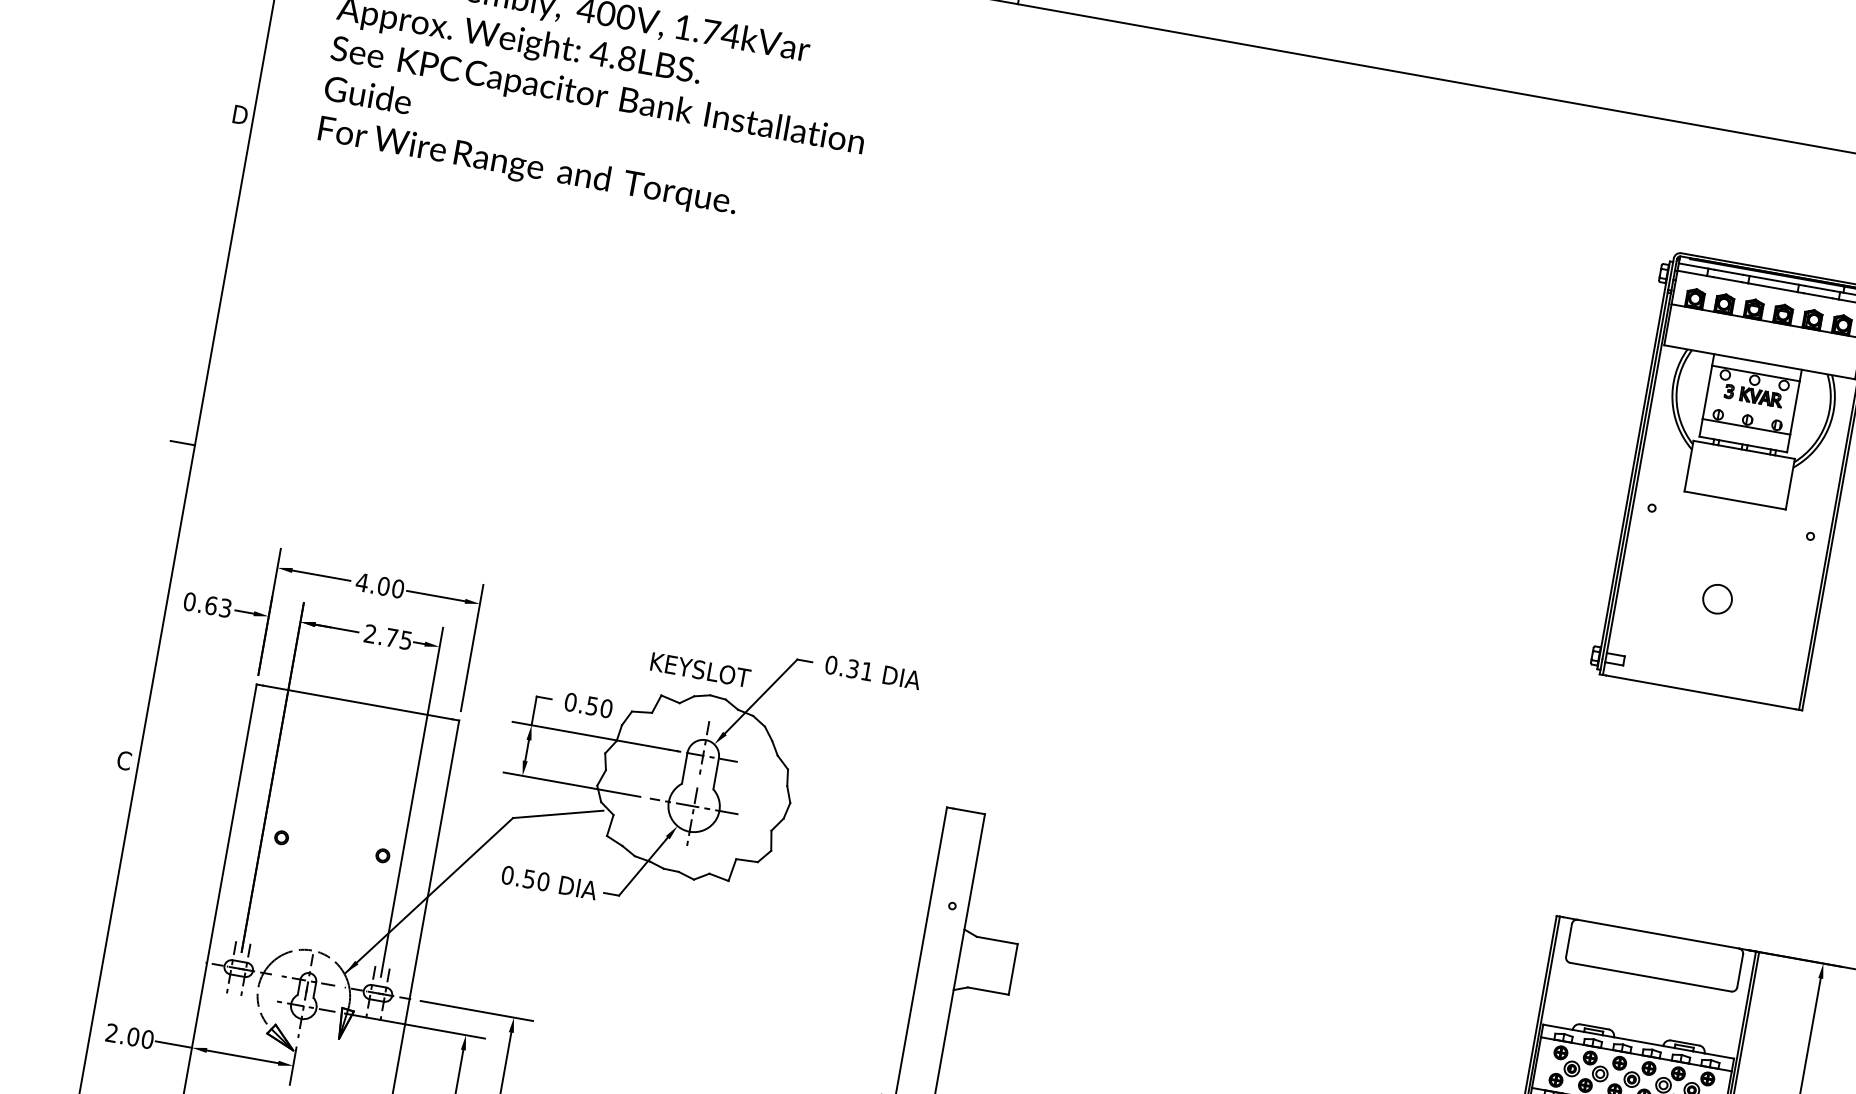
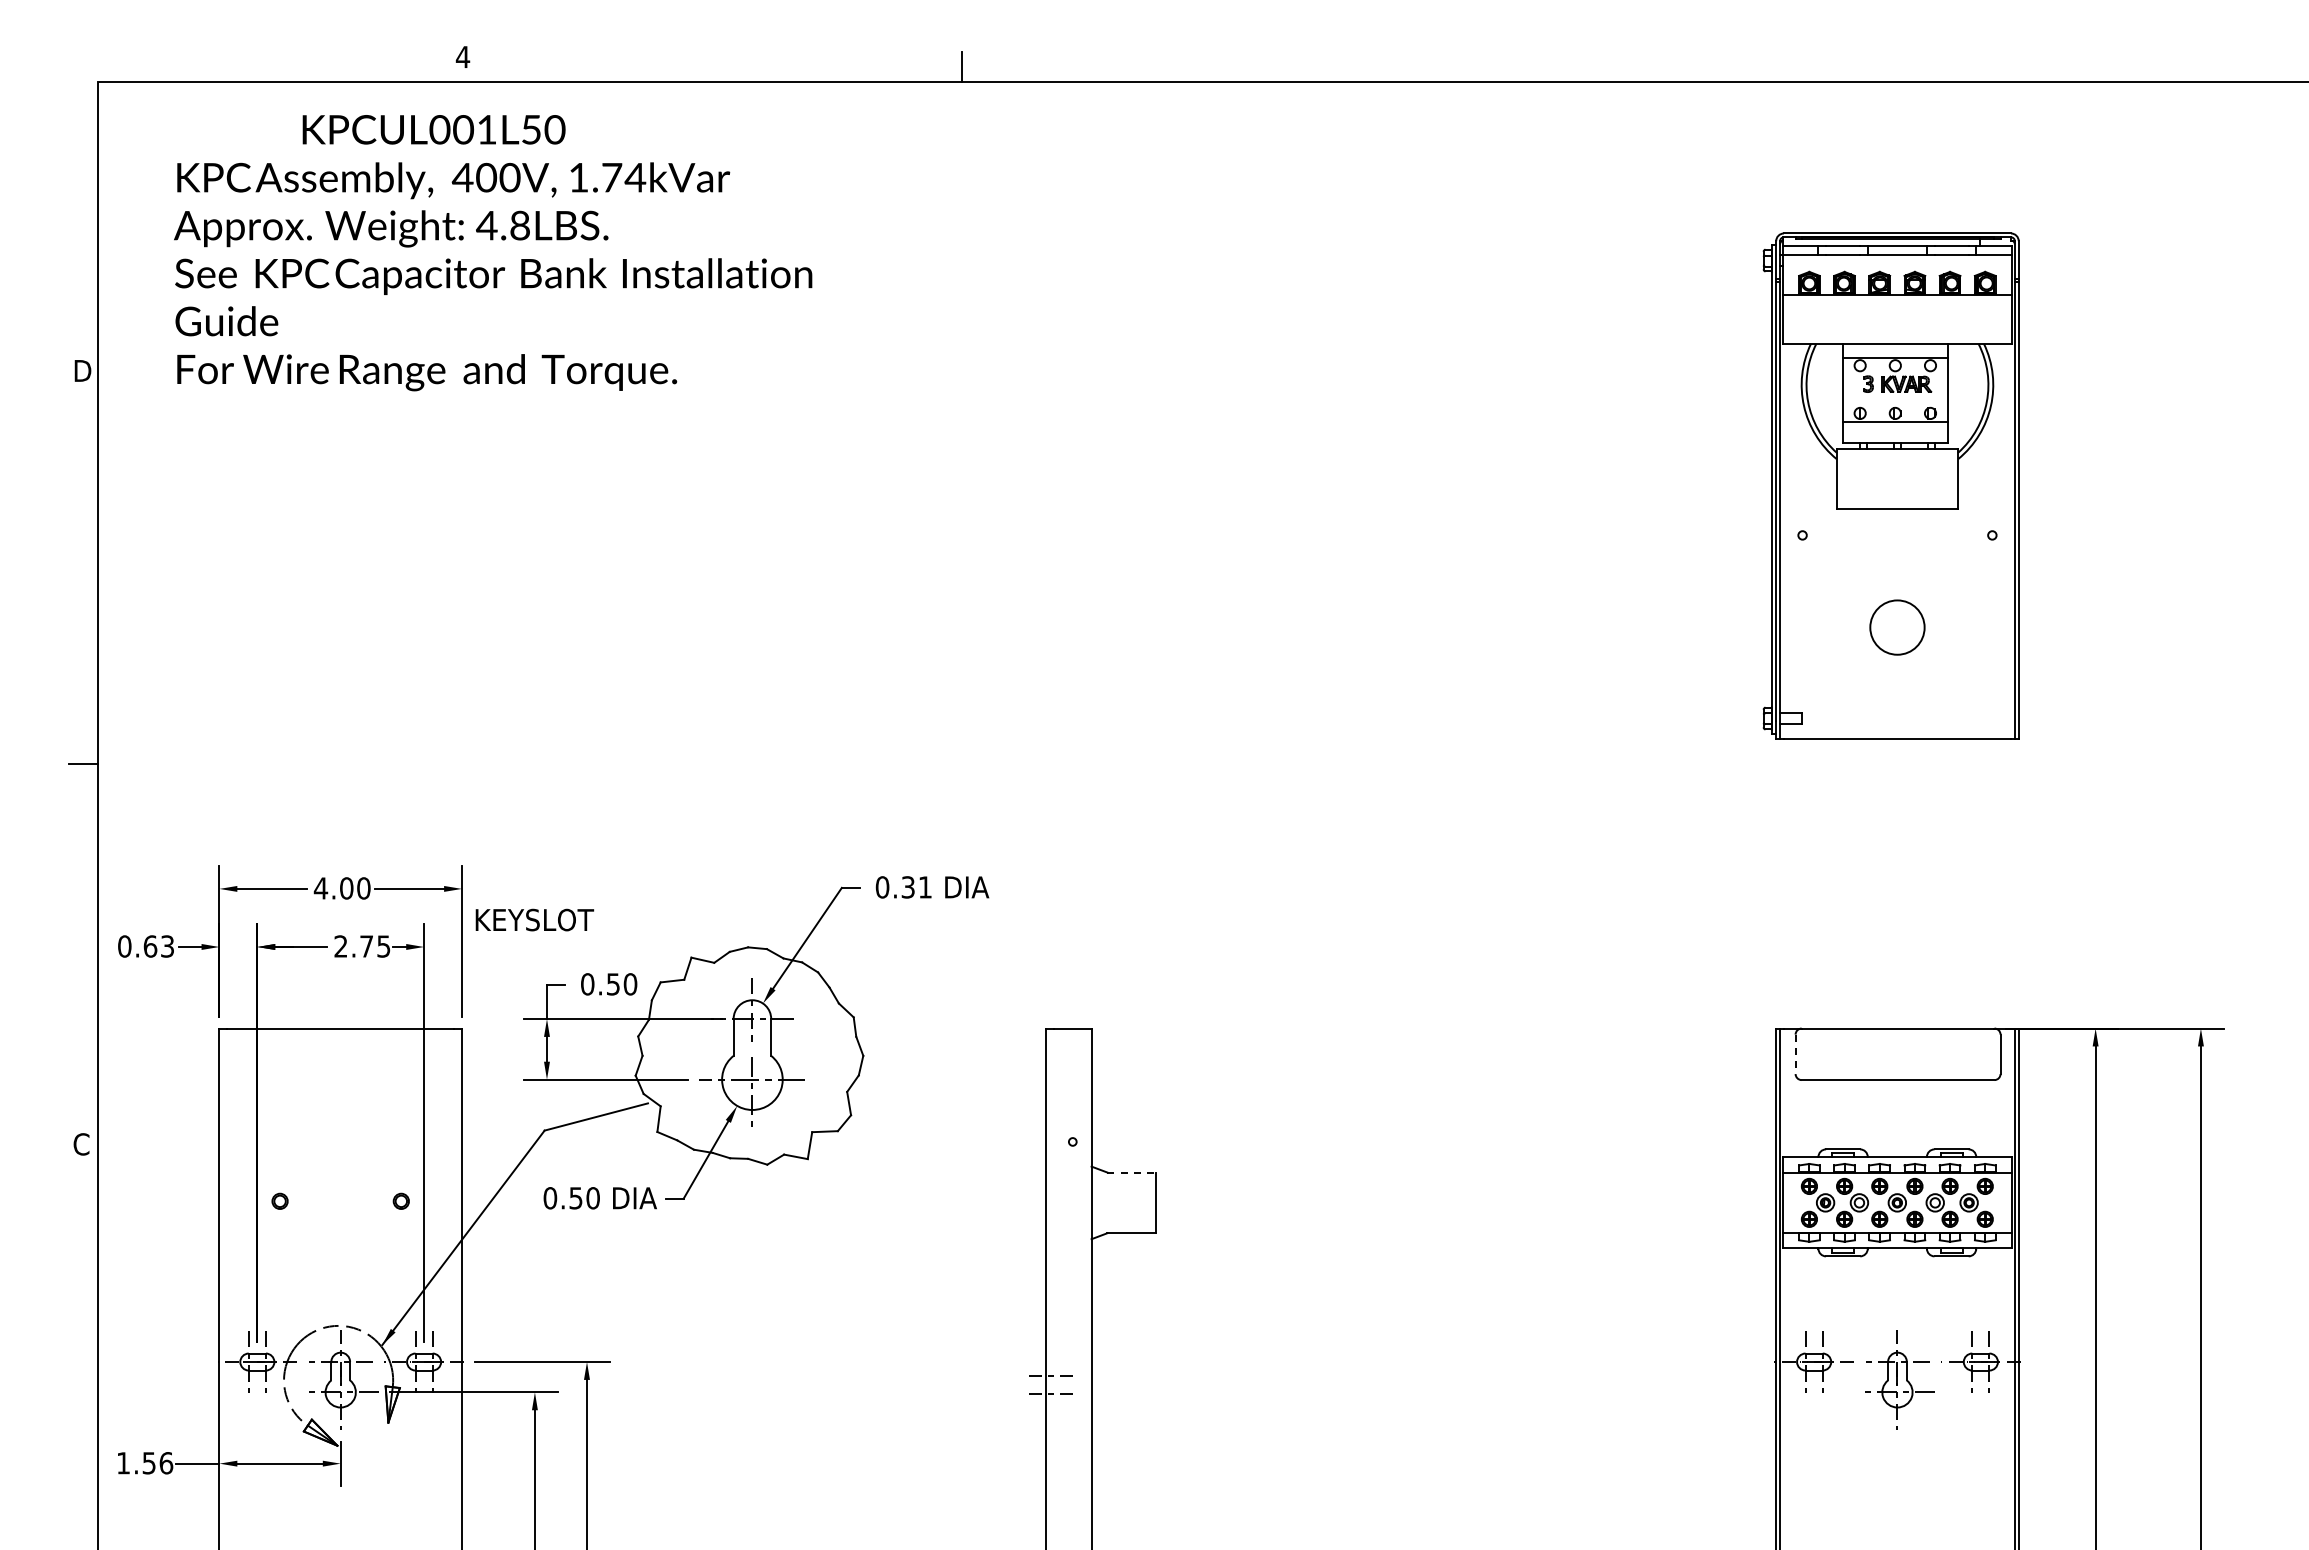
circle: (1717, 599) -> (1897, 627), size x1.6
text: (700, 669) -> (534, 919), moved
line: (997, 940) -> (1132, 1172), solid -> dashed
line: (1568, 940) -> (1795, 1054), solid -> dashed
text: (130, 1036) -> (145, 1463), 2.00 -> 1.56

